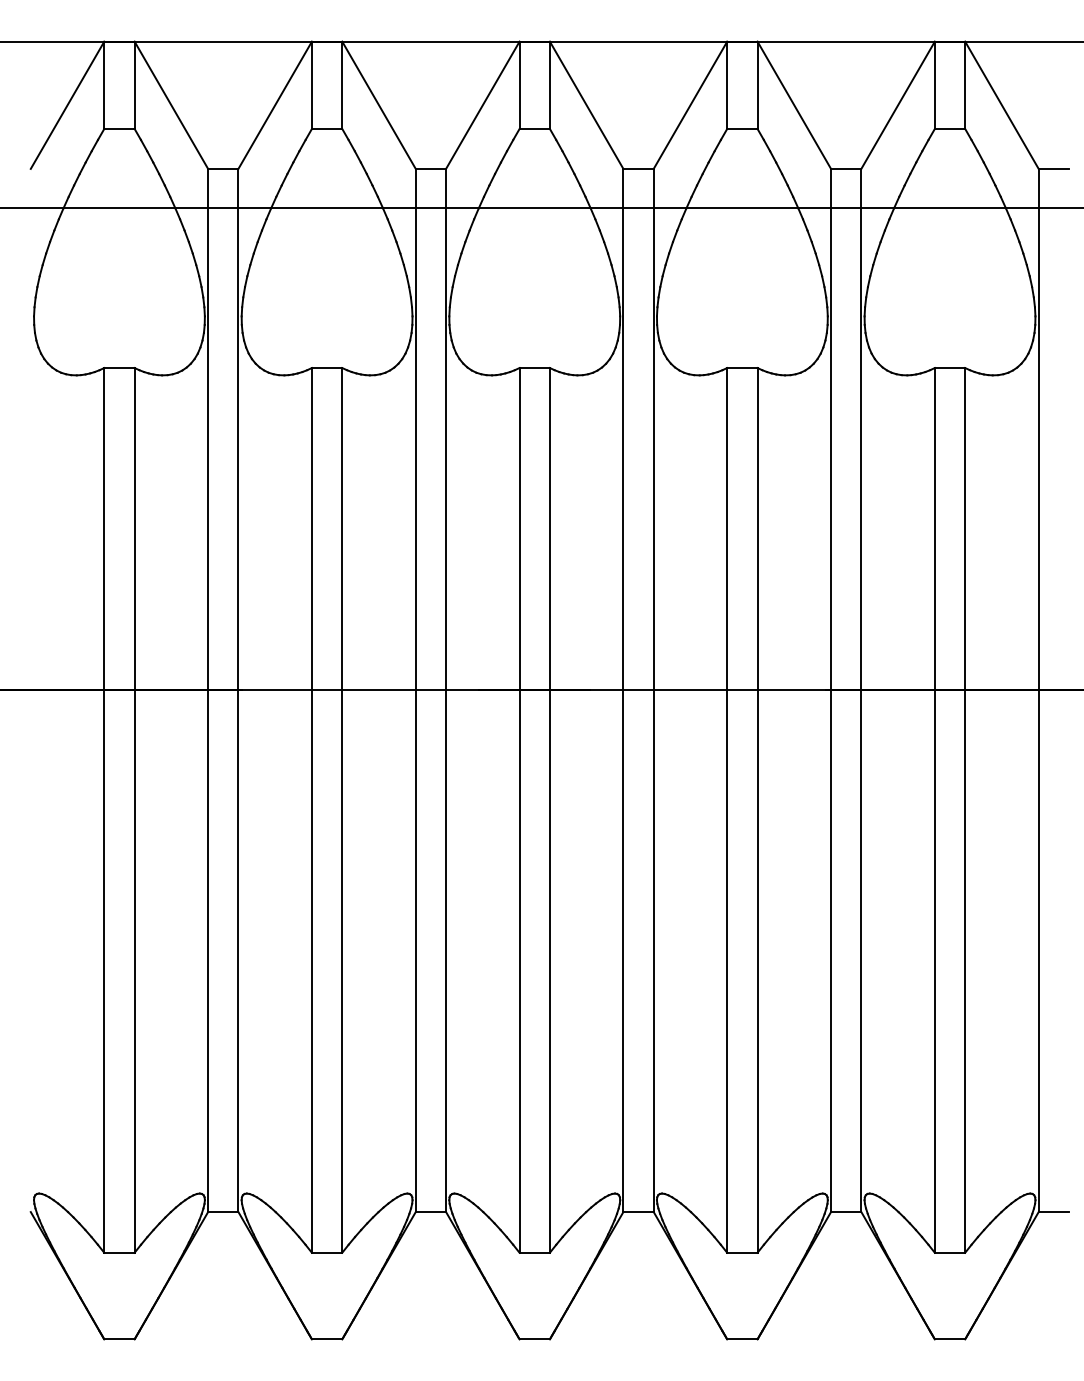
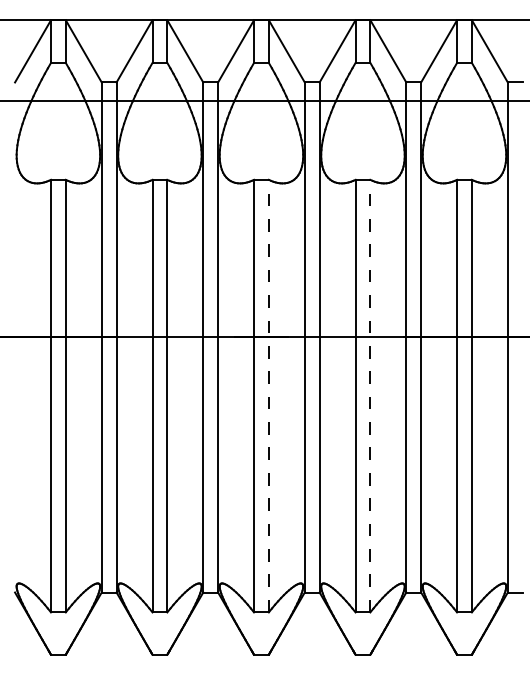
line: (549, 809) -> (268, 395), solid -> dashed
line: (757, 809) -> (370, 395), solid -> dashed

